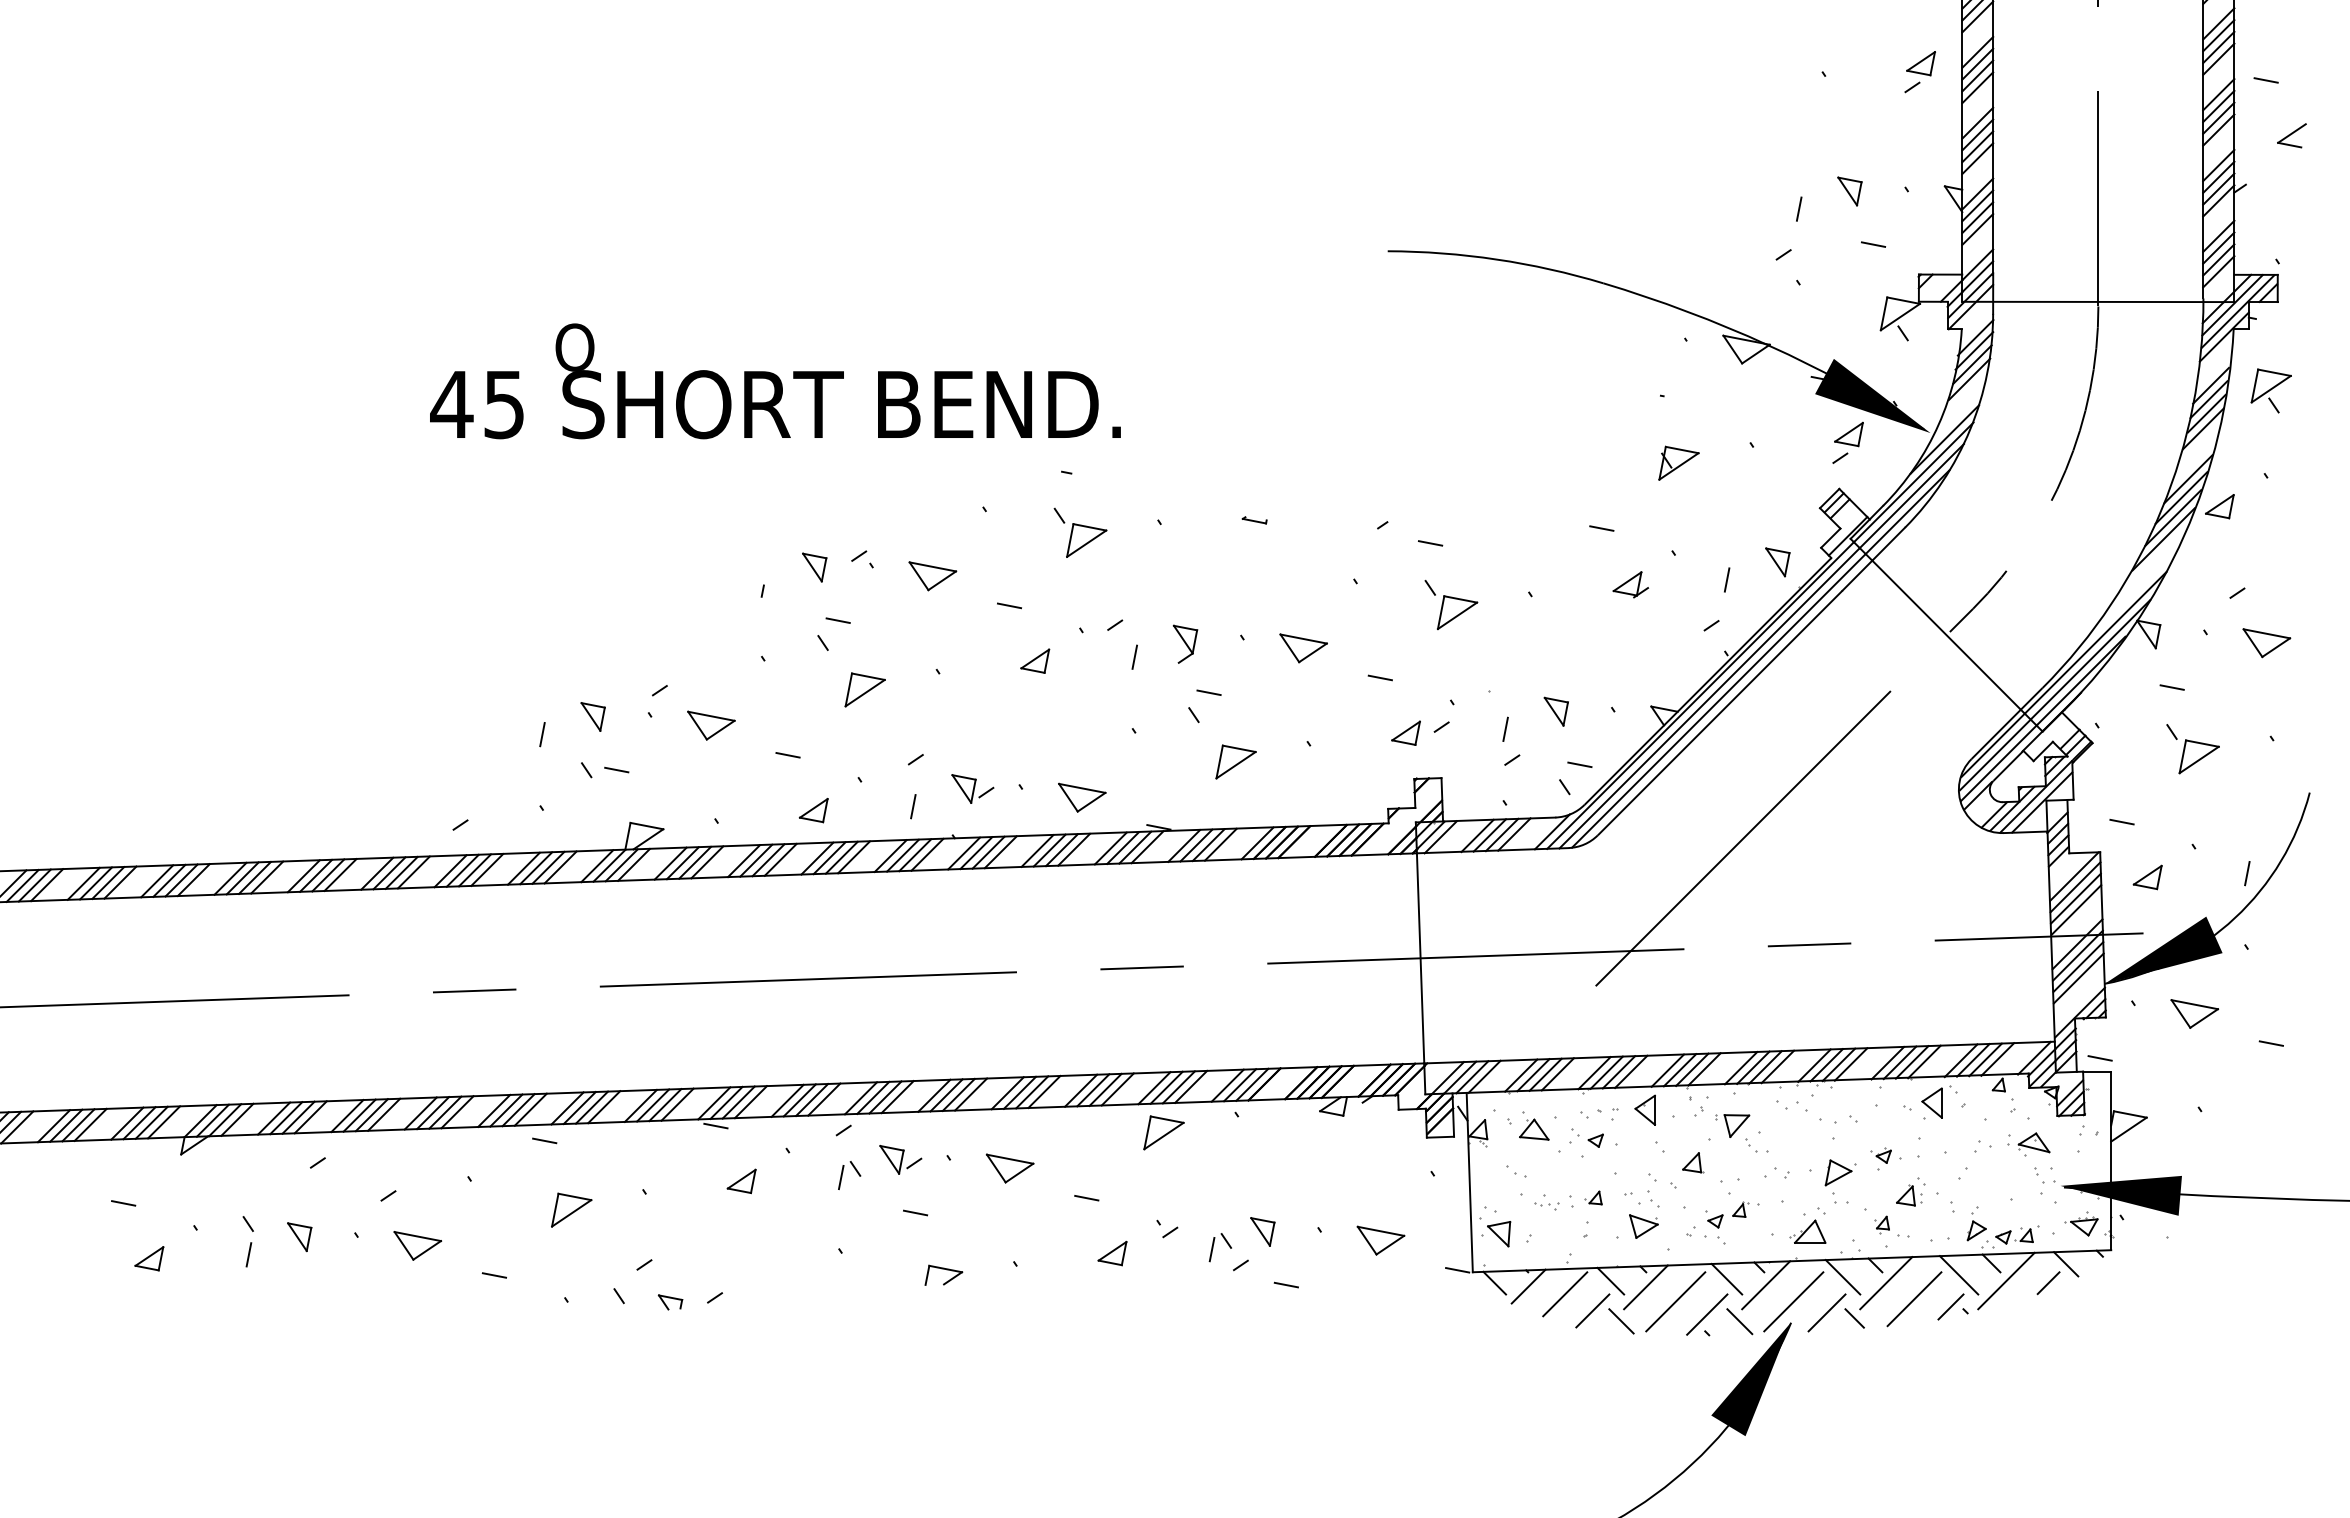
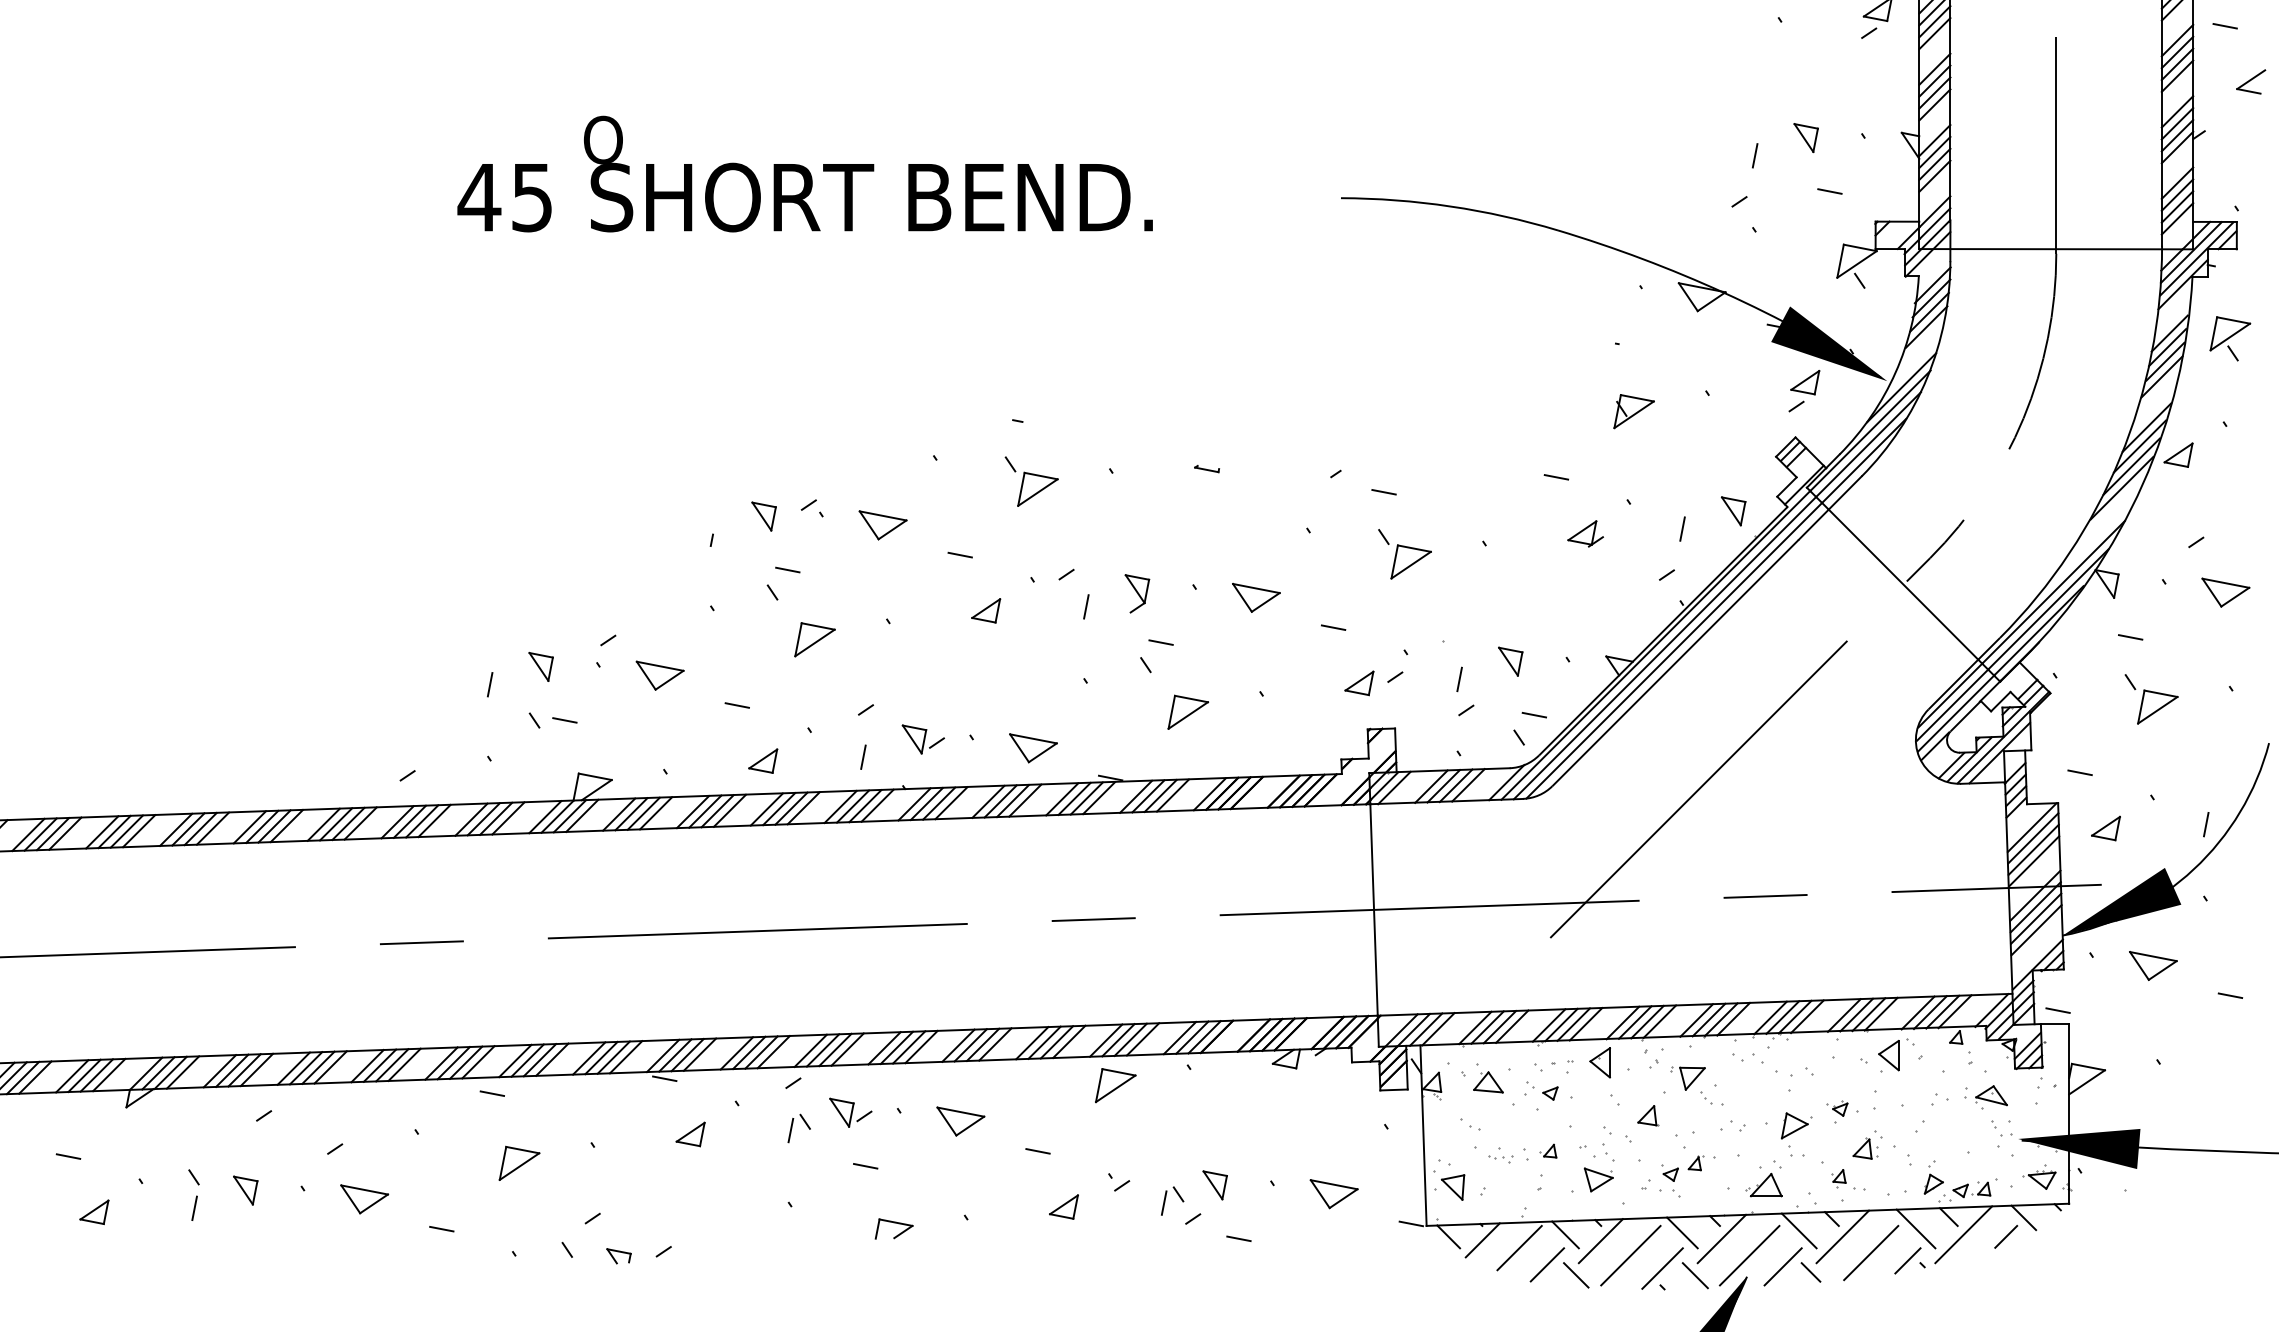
text: (775, 381) -> (805, 174), moved

